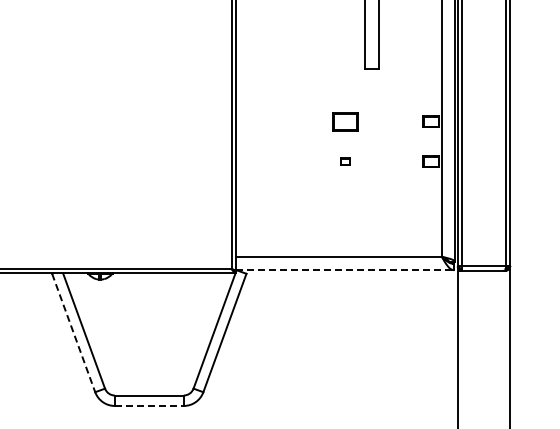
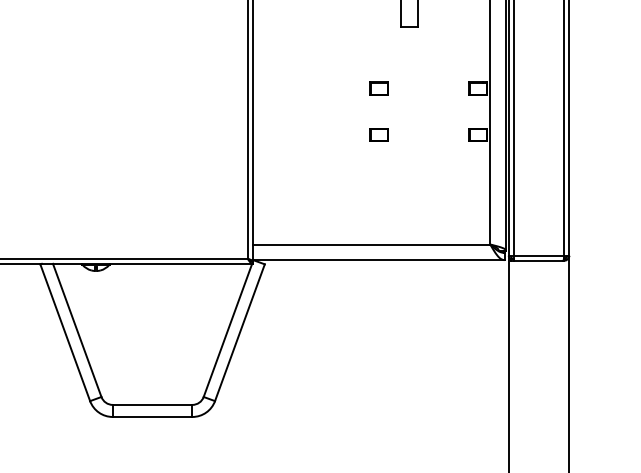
part: (345, 121) -> (379, 88), size x0.62
part: (345, 161) -> (379, 134), size x1.67
line: (345, 270) -> (379, 260), dashed -> solid
line: (73, 333) -> (65, 333), dashed -> solid
line: (149, 405) -> (152, 416), dashed -> solid

